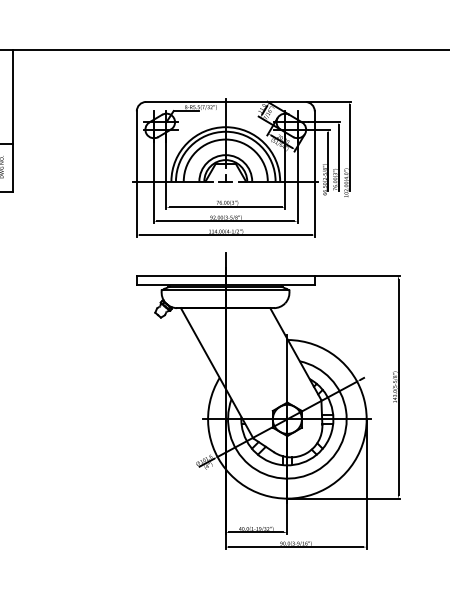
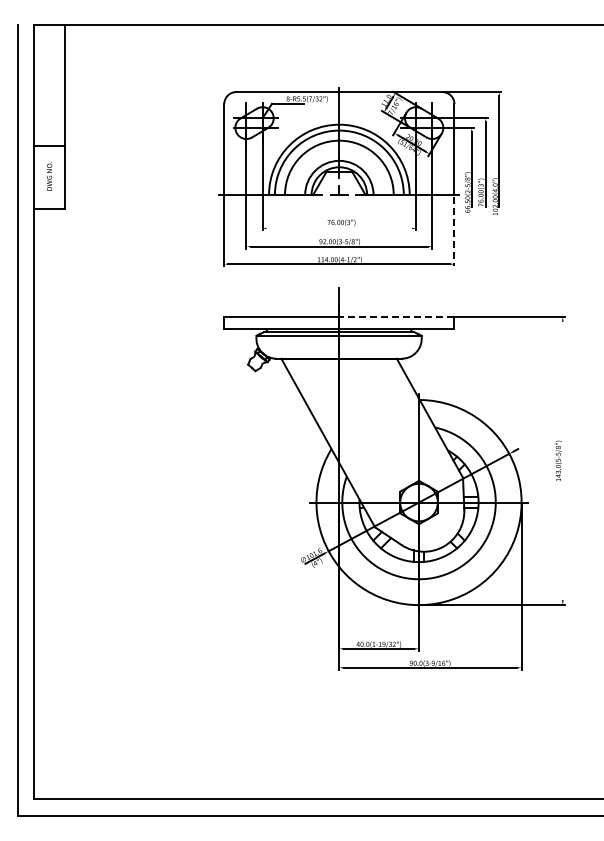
line: (225, 207) -> (339, 228), removed
line: (314, 209) -> (454, 231), solid -> dashed
line: (269, 275) -> (396, 316), solid -> dashed
line: (398, 386) -> (562, 460), removed

